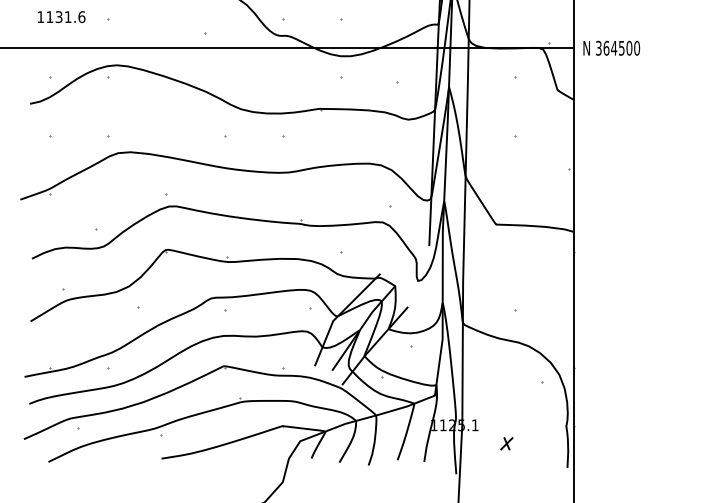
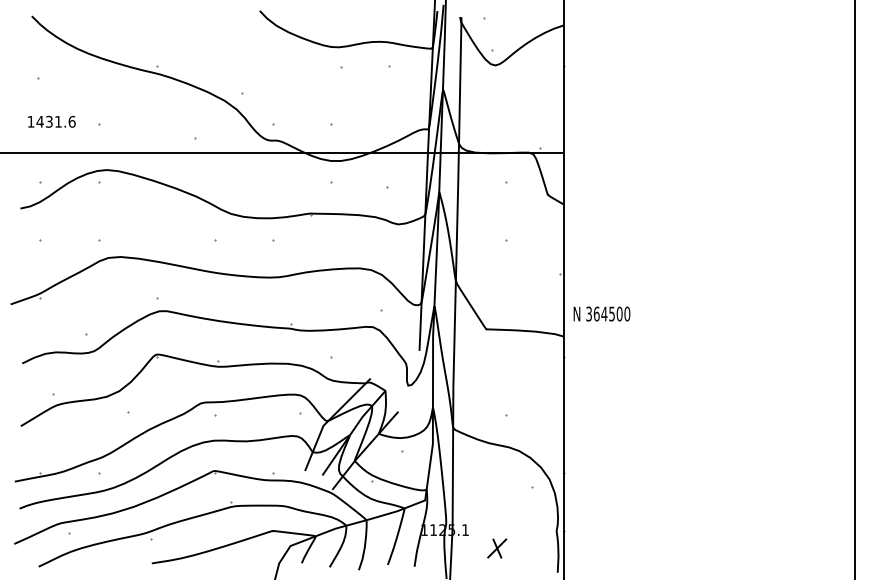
text: (49, 16) -> (39, 121), 1131.6 -> 1431.6
text: (611, 47) -> (601, 313), moved
part: (506, 443) -> (496, 548), size x1.6

